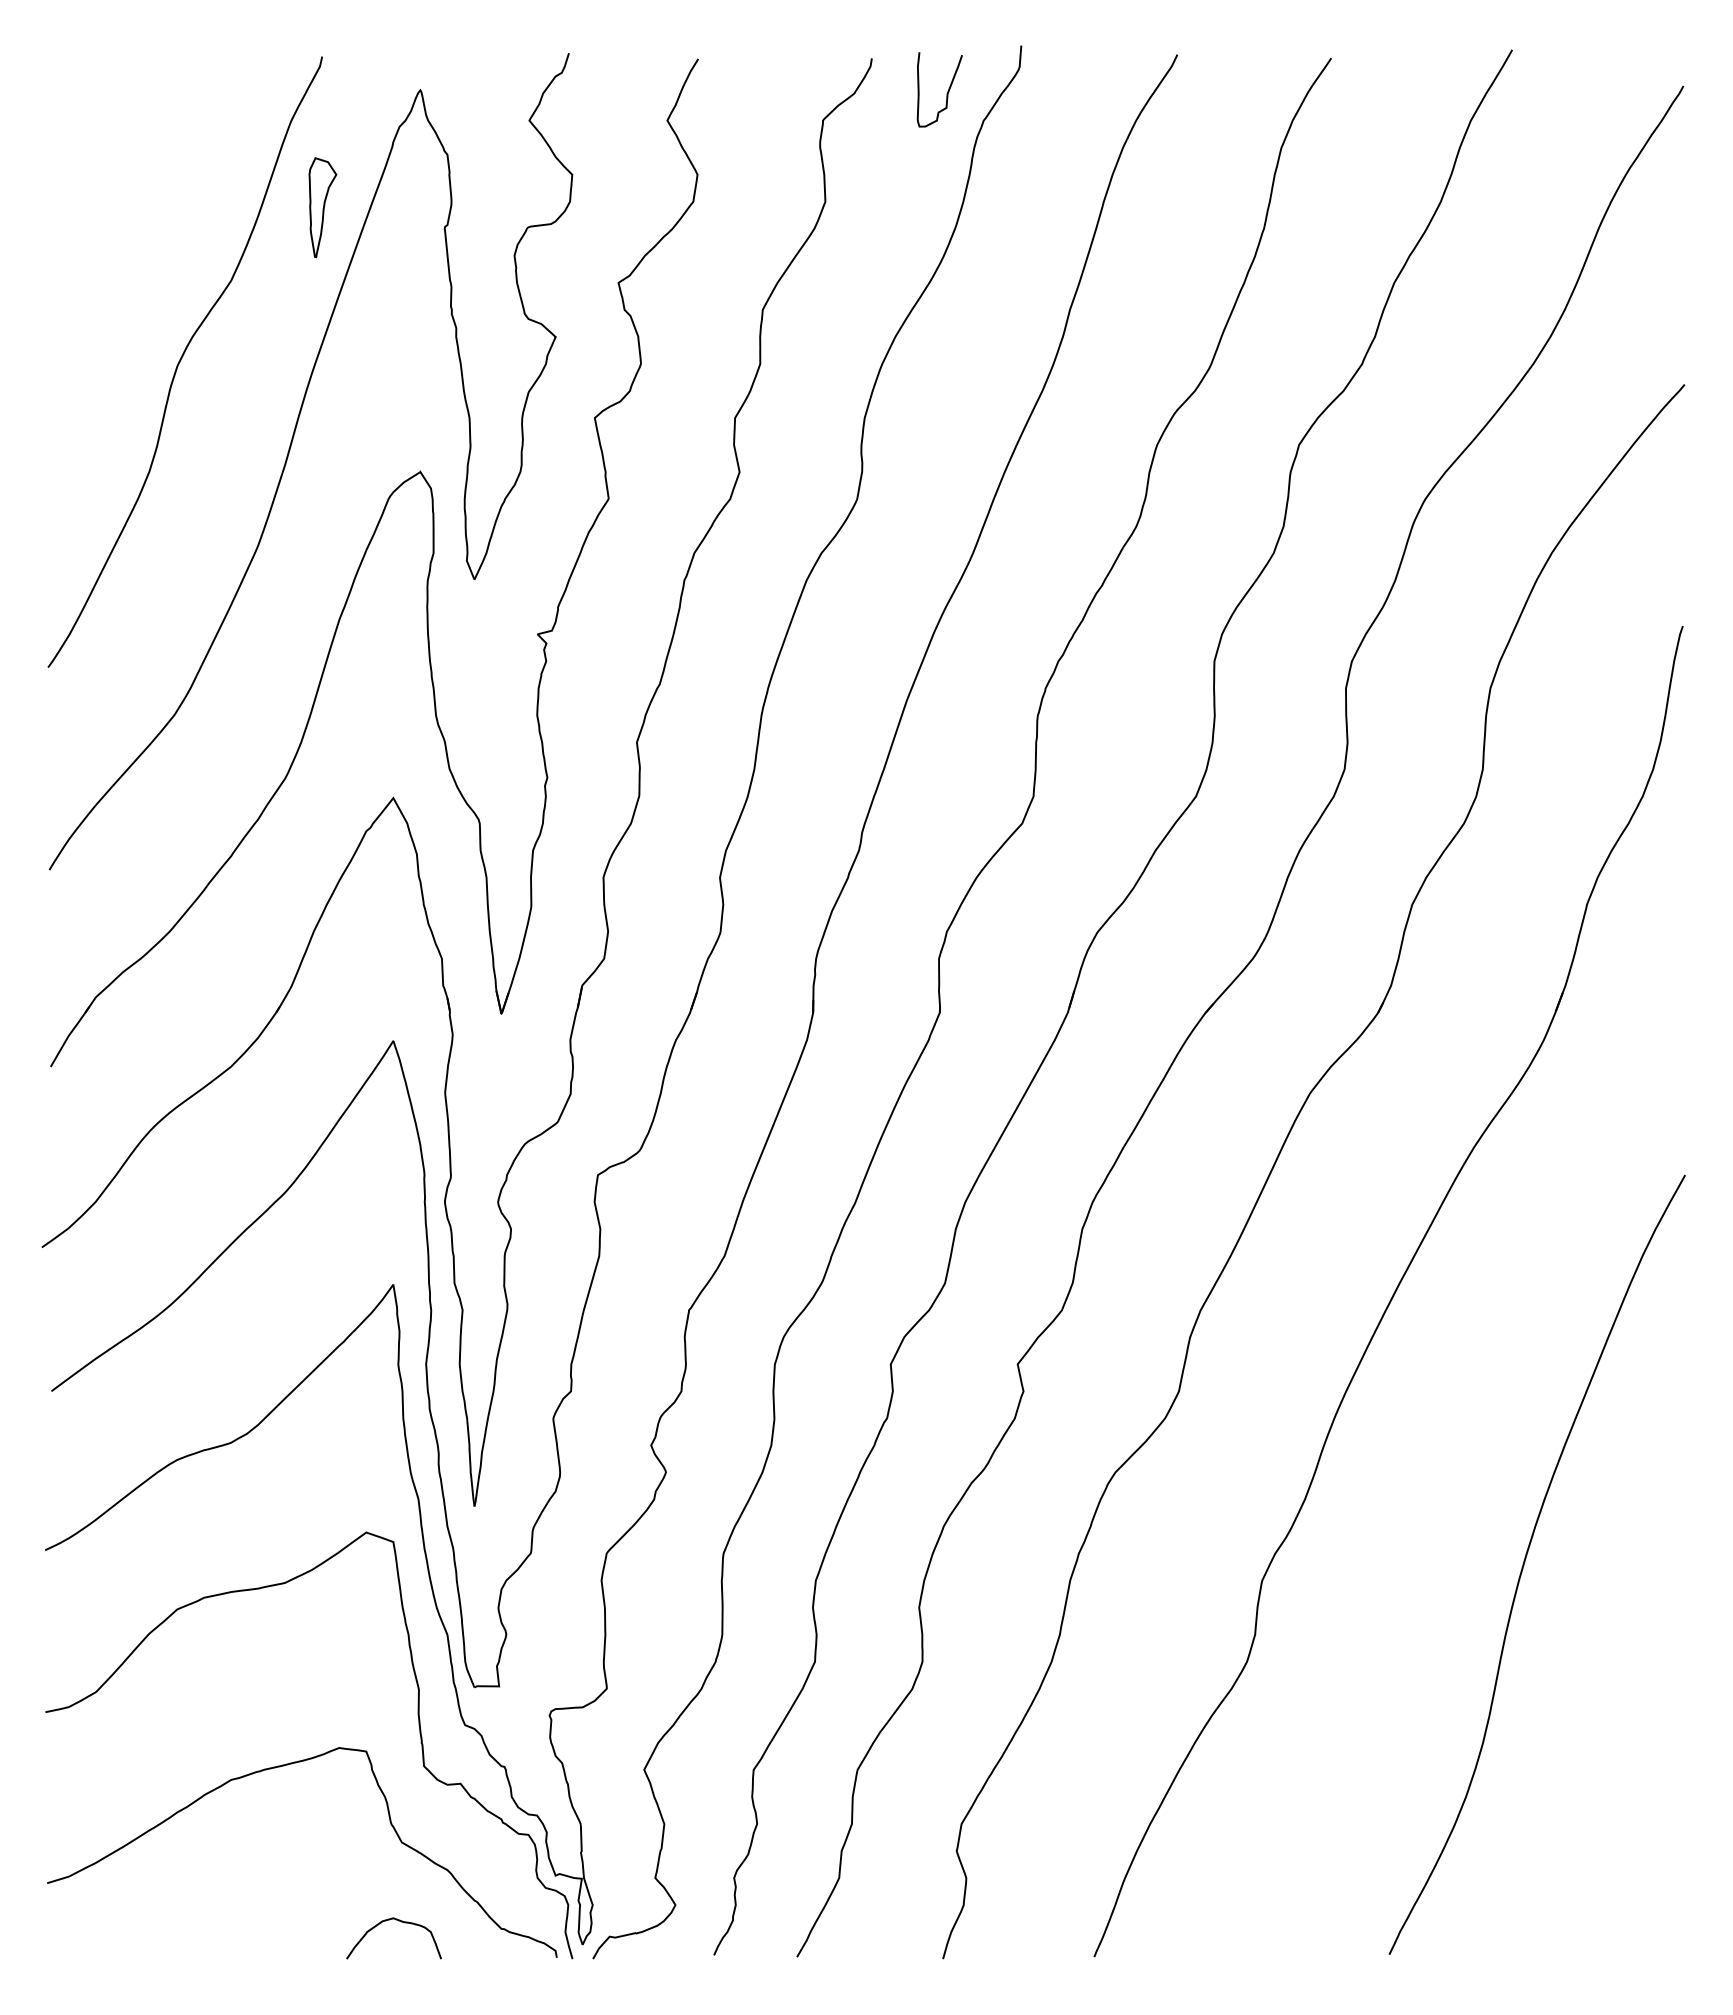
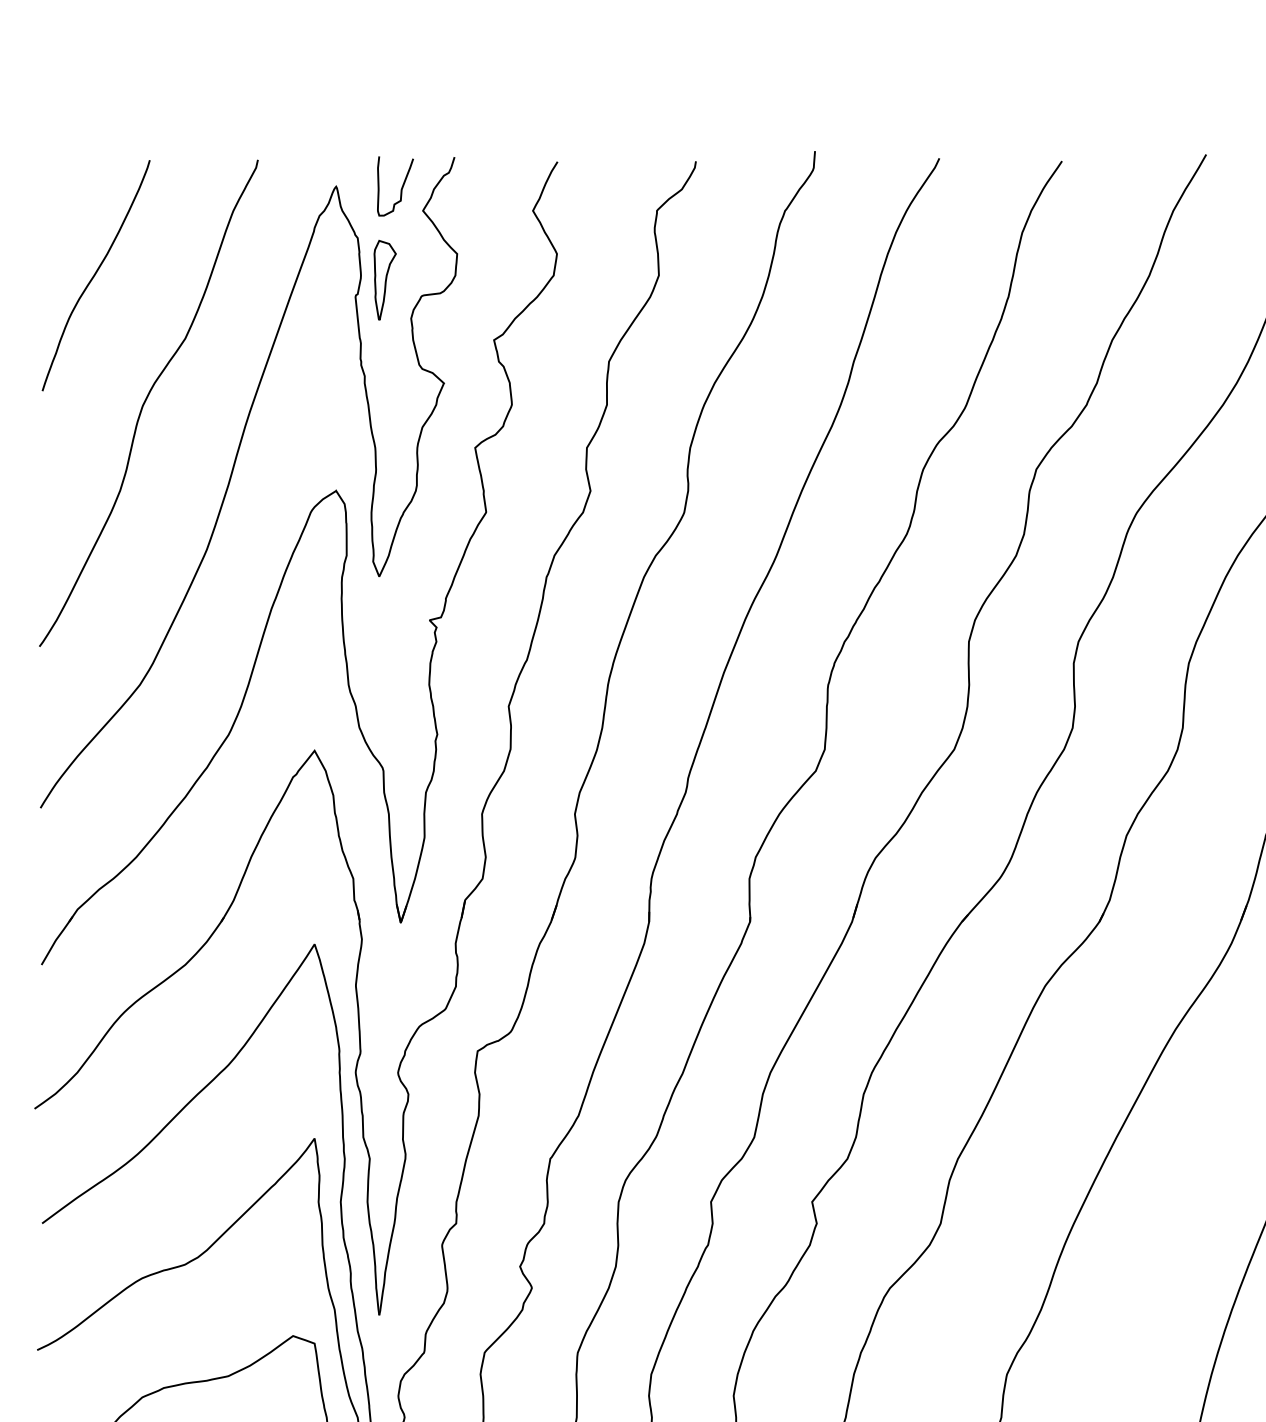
curve: (946, 93) -> (400, 189), moved
curve: (118, 201) -> (95, 275), added
part: (322, 207) -> (384, 280), moved

